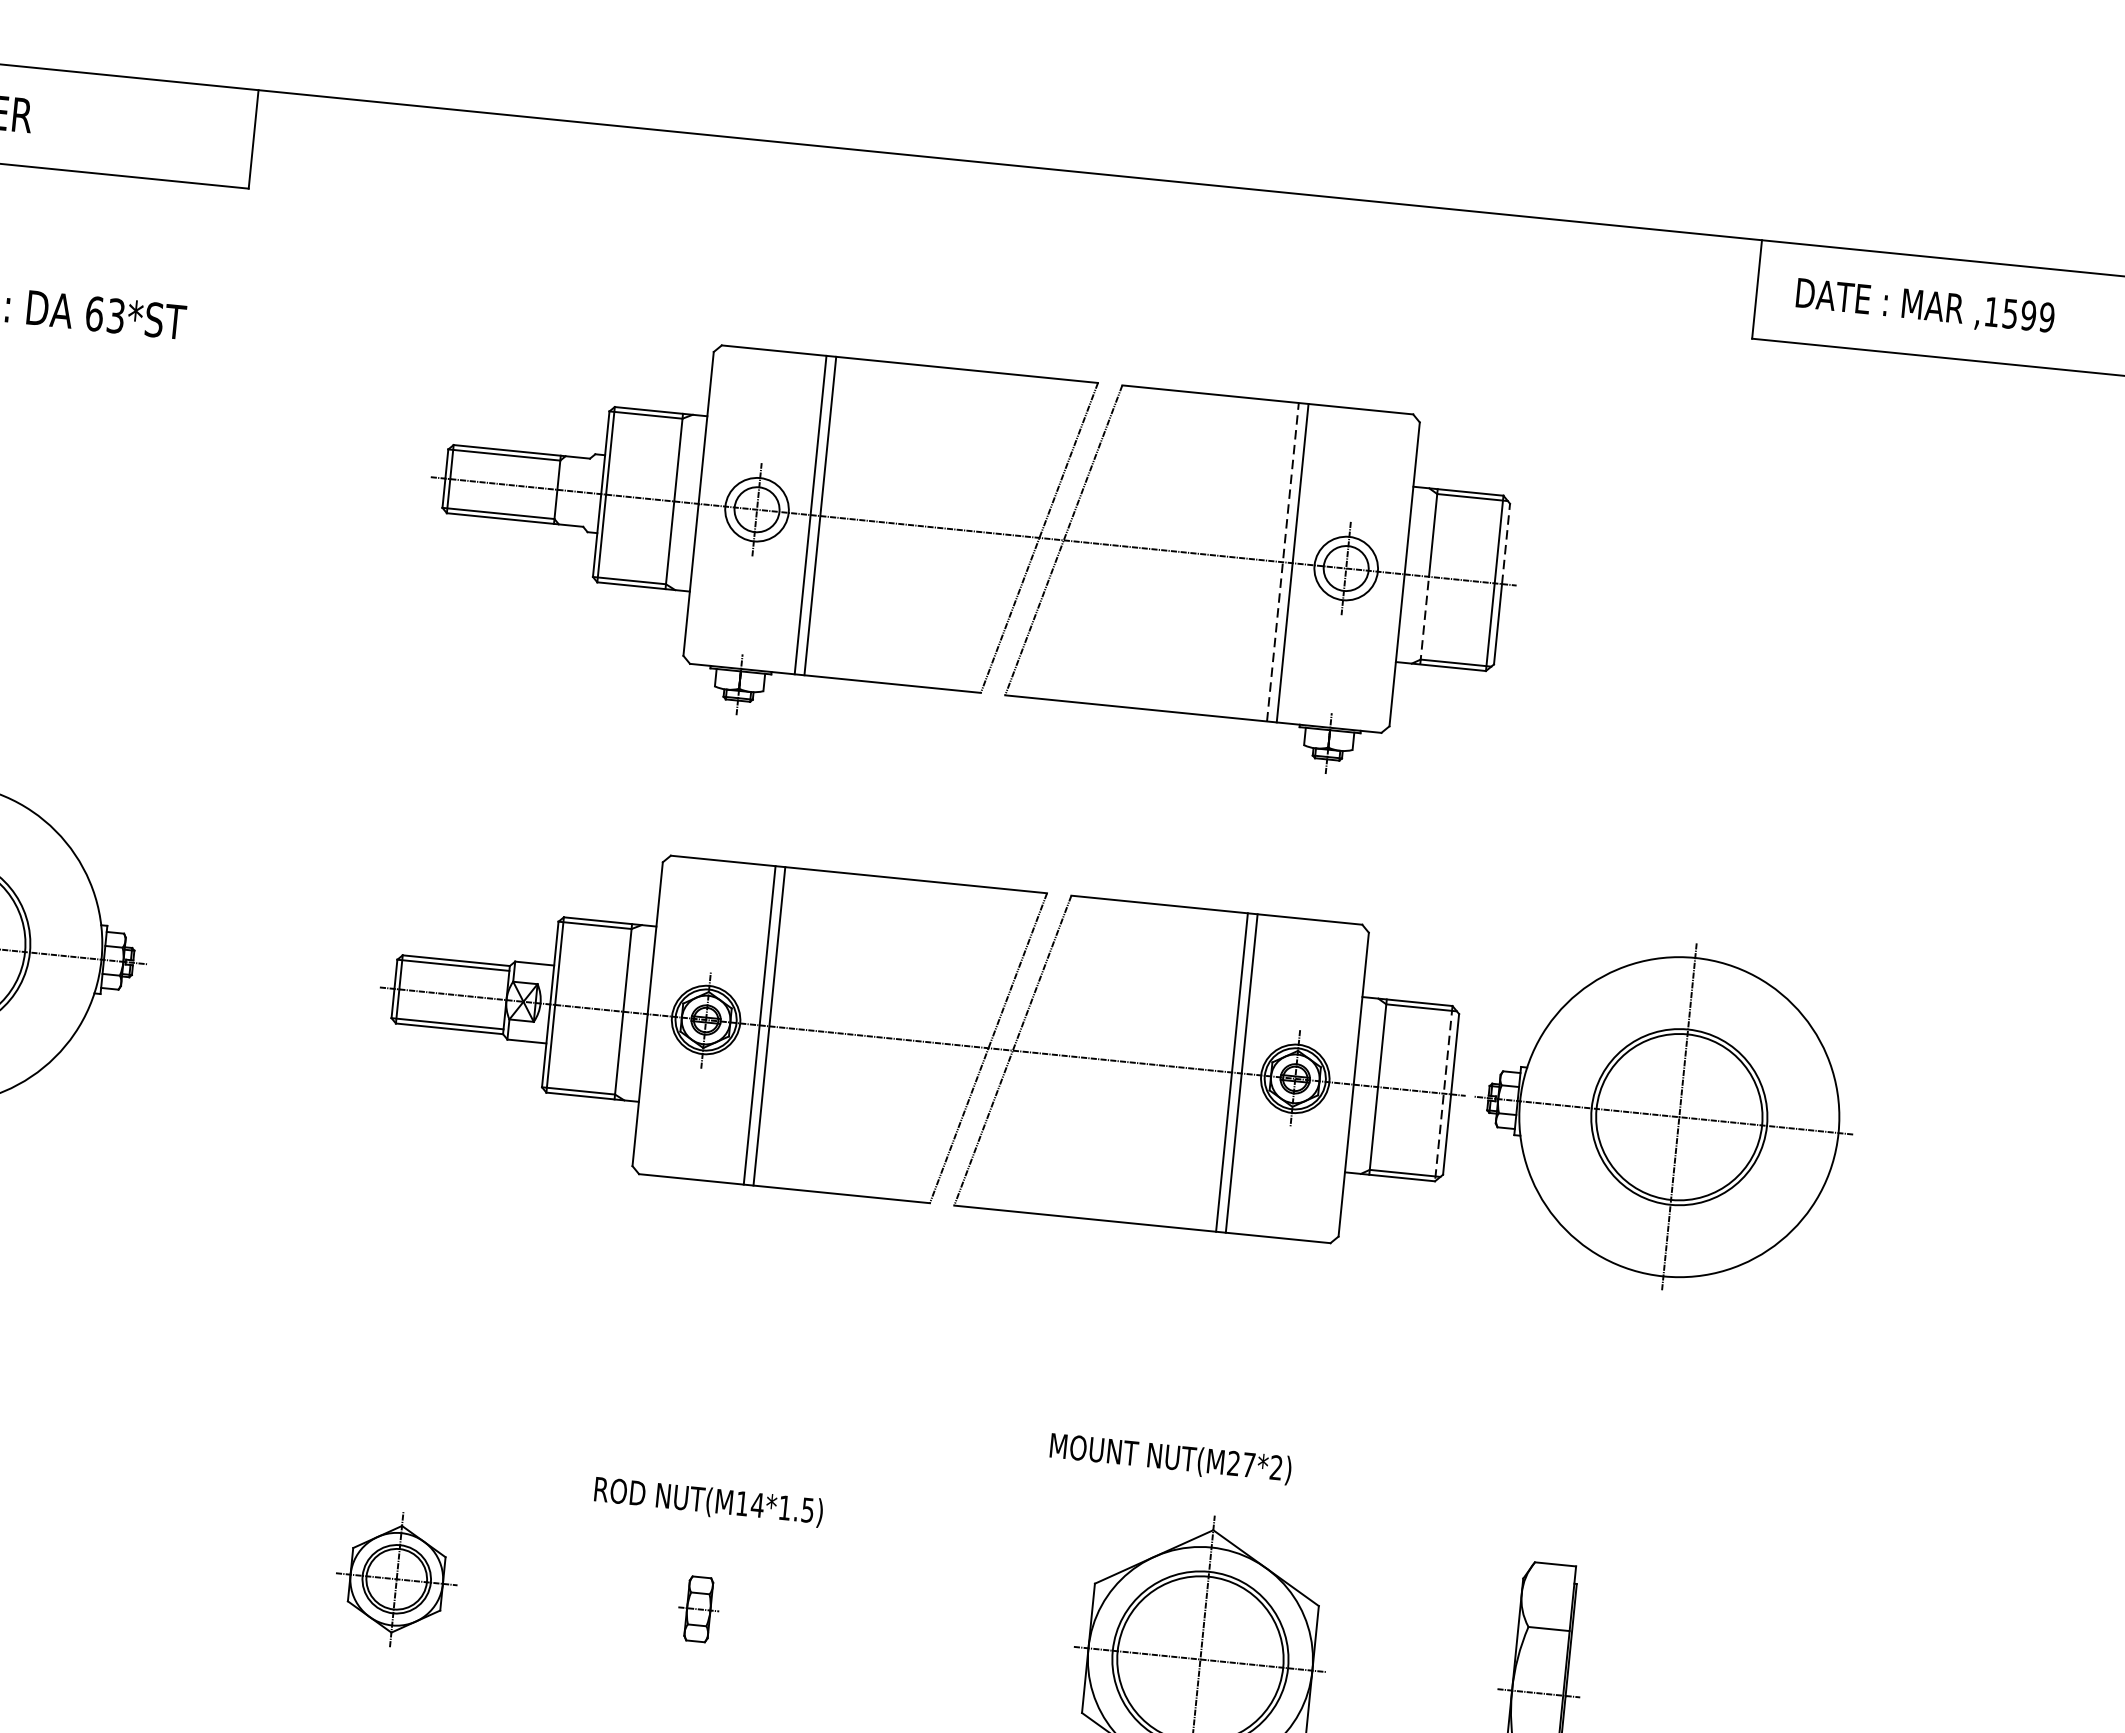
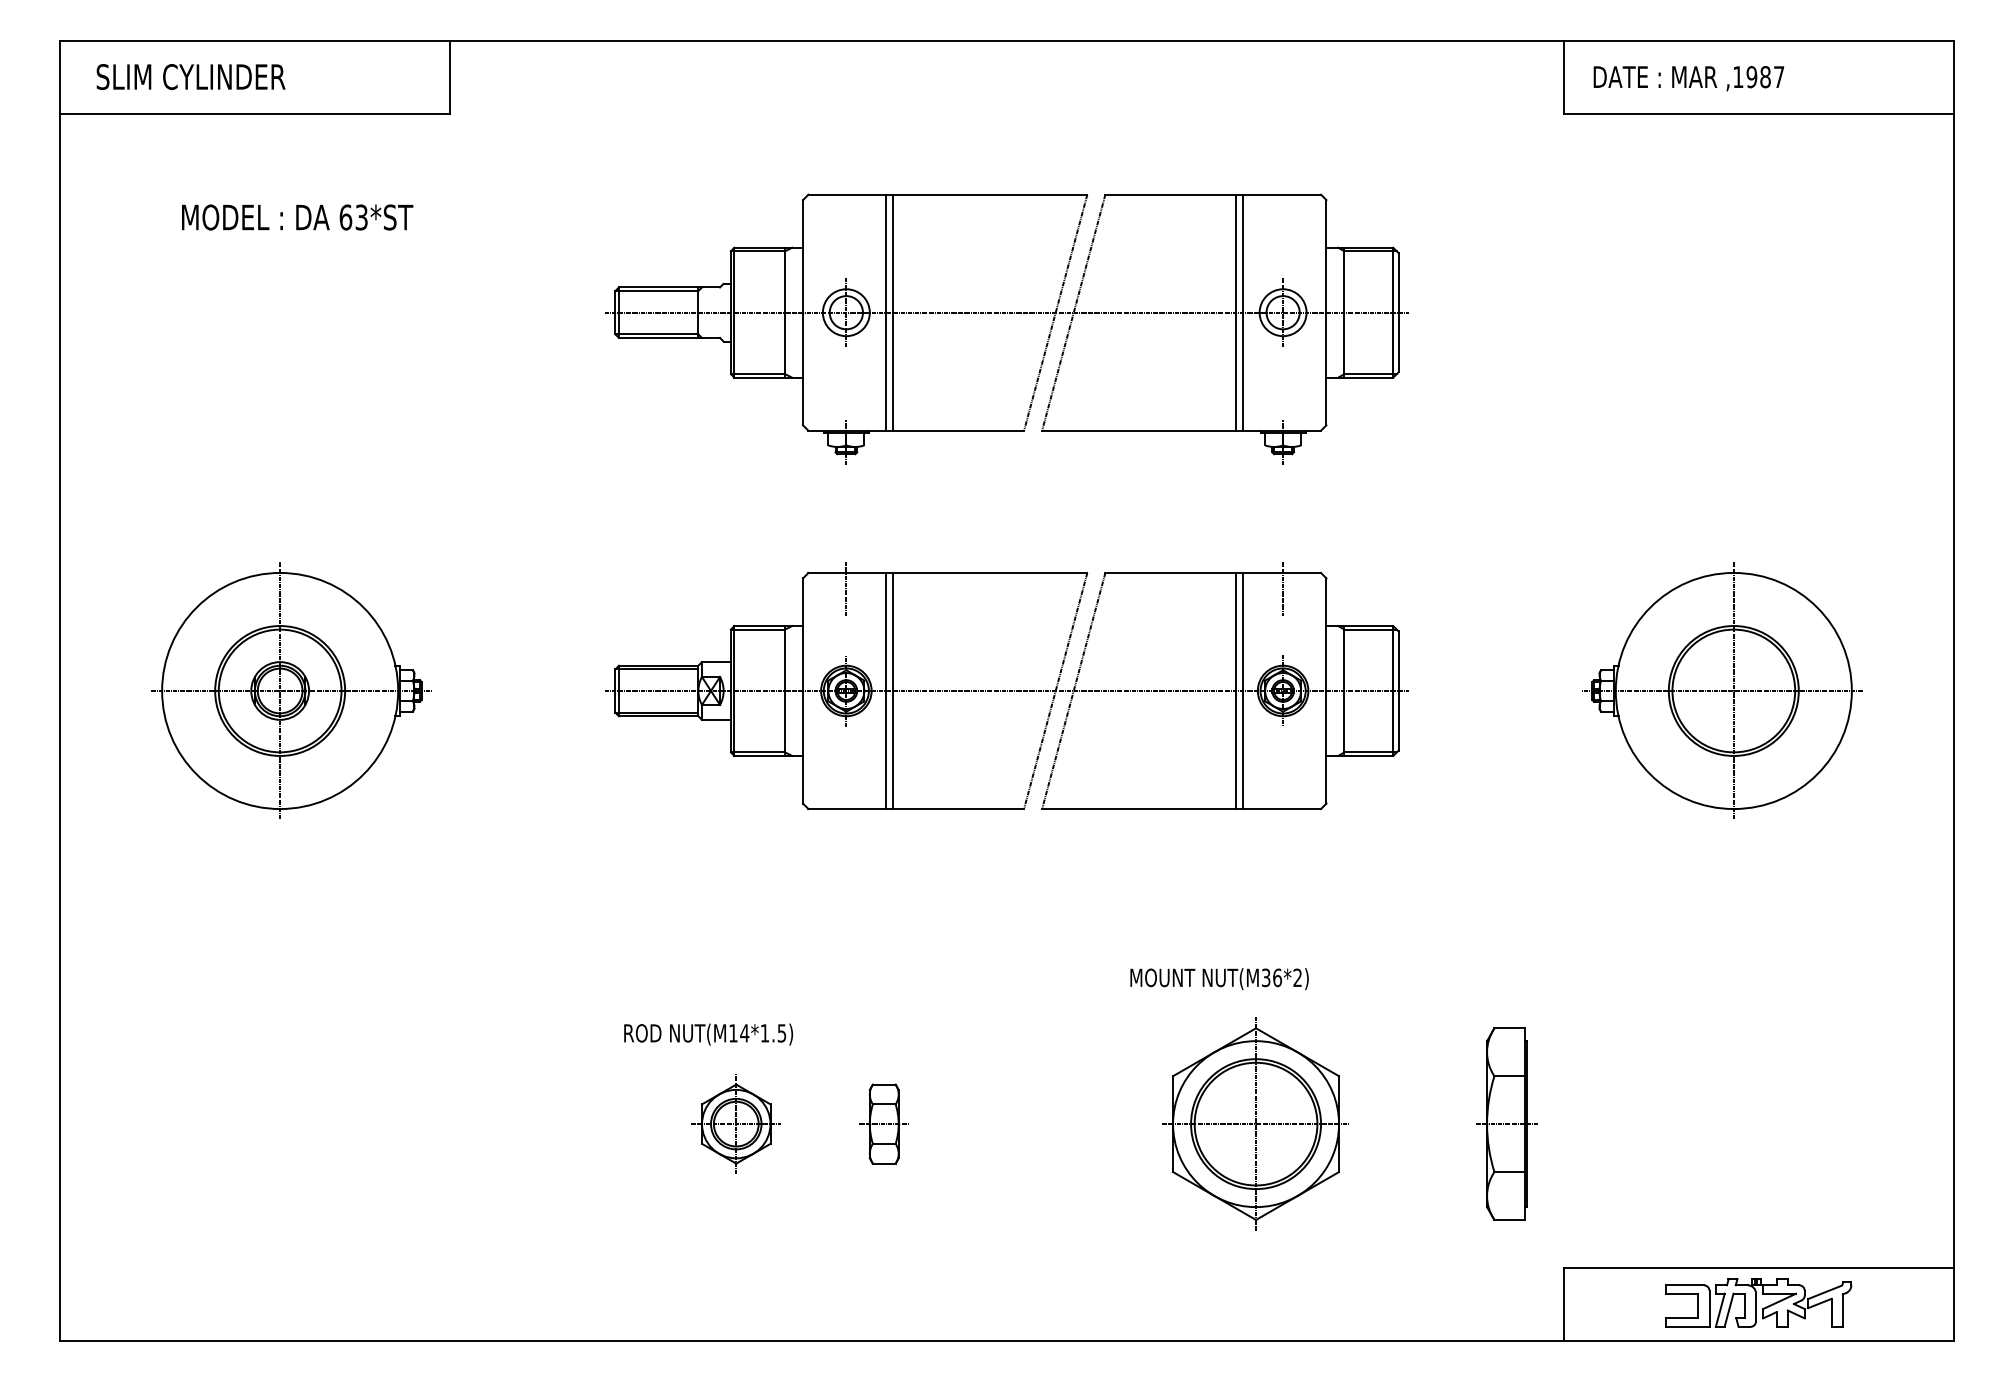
text: (2028, 316) -> (1765, 77), ,1599 -> ,1987
line: (1505, 543) -> (1398, 282), dashed -> solid
line: (1283, 561) -> (1236, 312), dashed -> solid
line: (1424, 619) -> (1344, 344), dashed -> solid
line: (719, 883) -> (846, 589), added
line: (1309, 941) -> (1283, 589), added
line: (1444, 1094) -> (1393, 691), dashed -> solid
part: (1664, 1114) -> (1722, 690), moved
text: (1241, 1463) -> (1271, 977), NUT(M27*2) -> NUT(M36*2)
text: (708, 1501) -> (708, 1034), moved
part: (395, 1578) -> (735, 1123), moved
part: (697, 1608) -> (883, 1123), size x1.67

